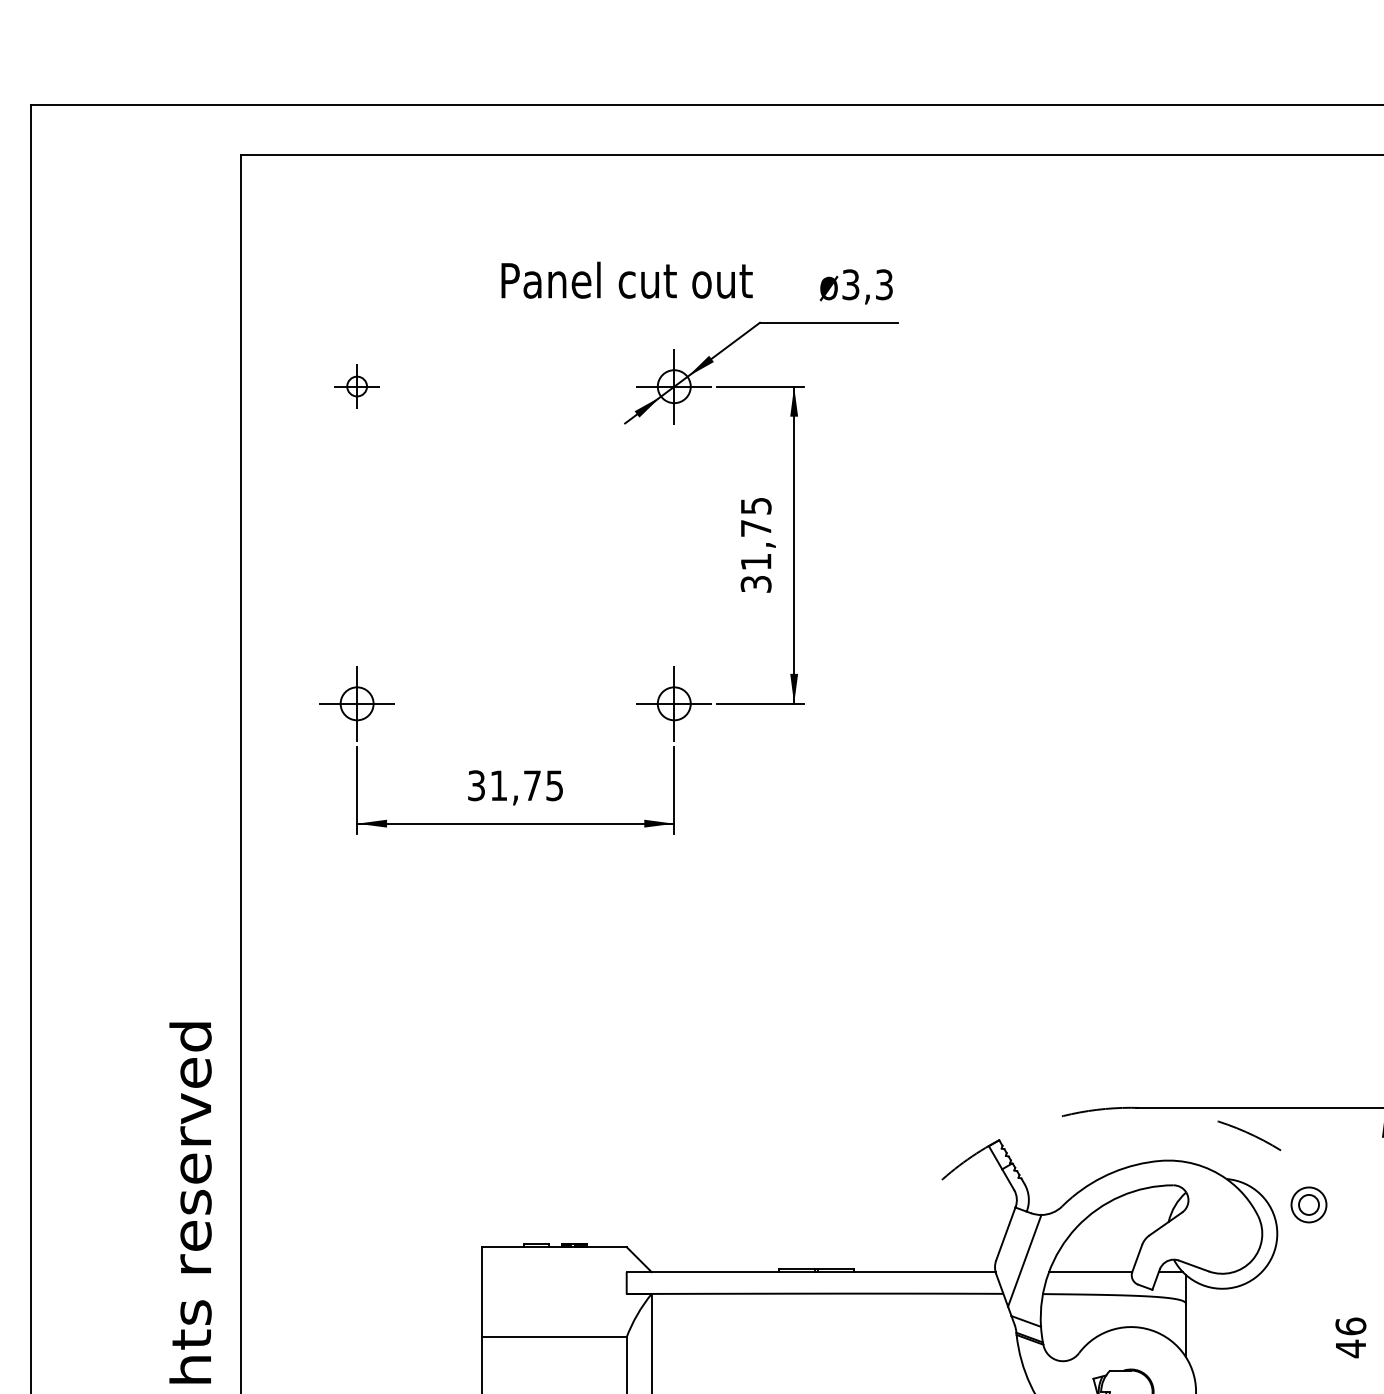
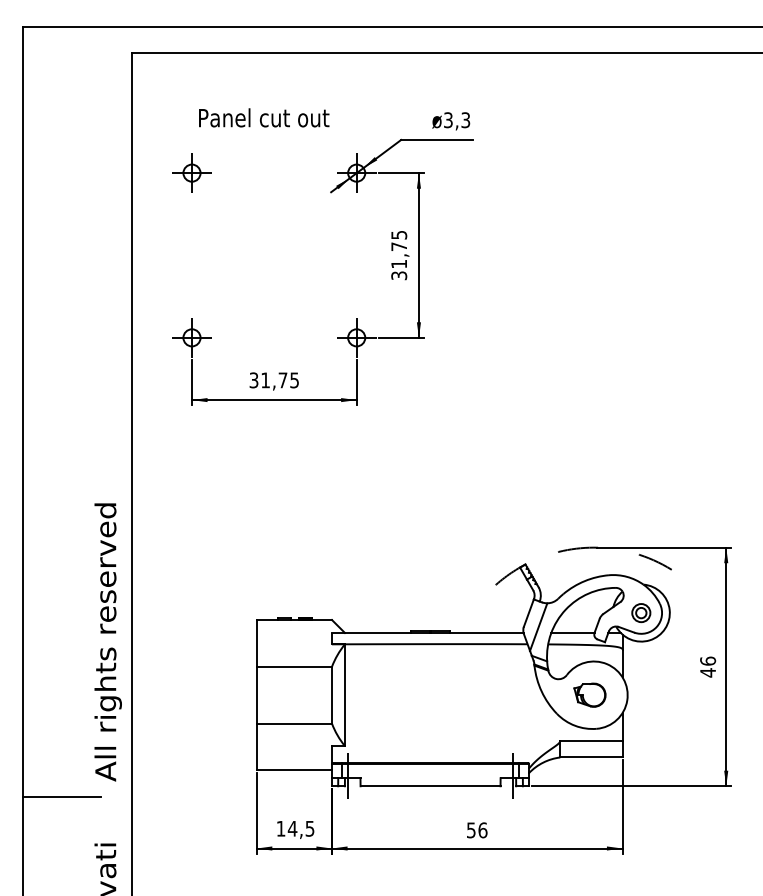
text: (627, 279) -> (264, 117), moved
part: (356, 385) -> (191, 172), size x1.67
part: (1309, 1205) -> (641, 613), moved

